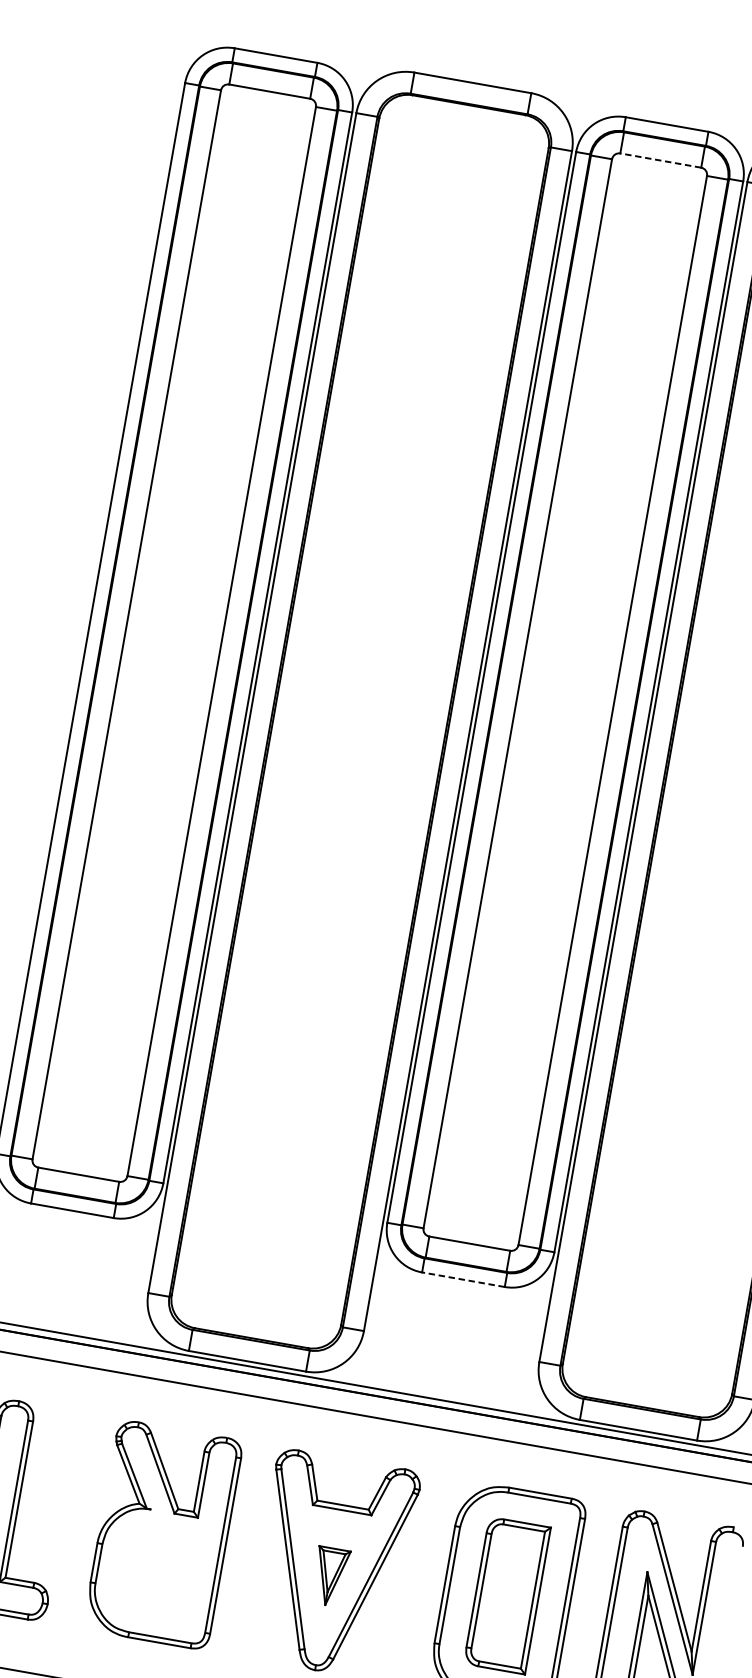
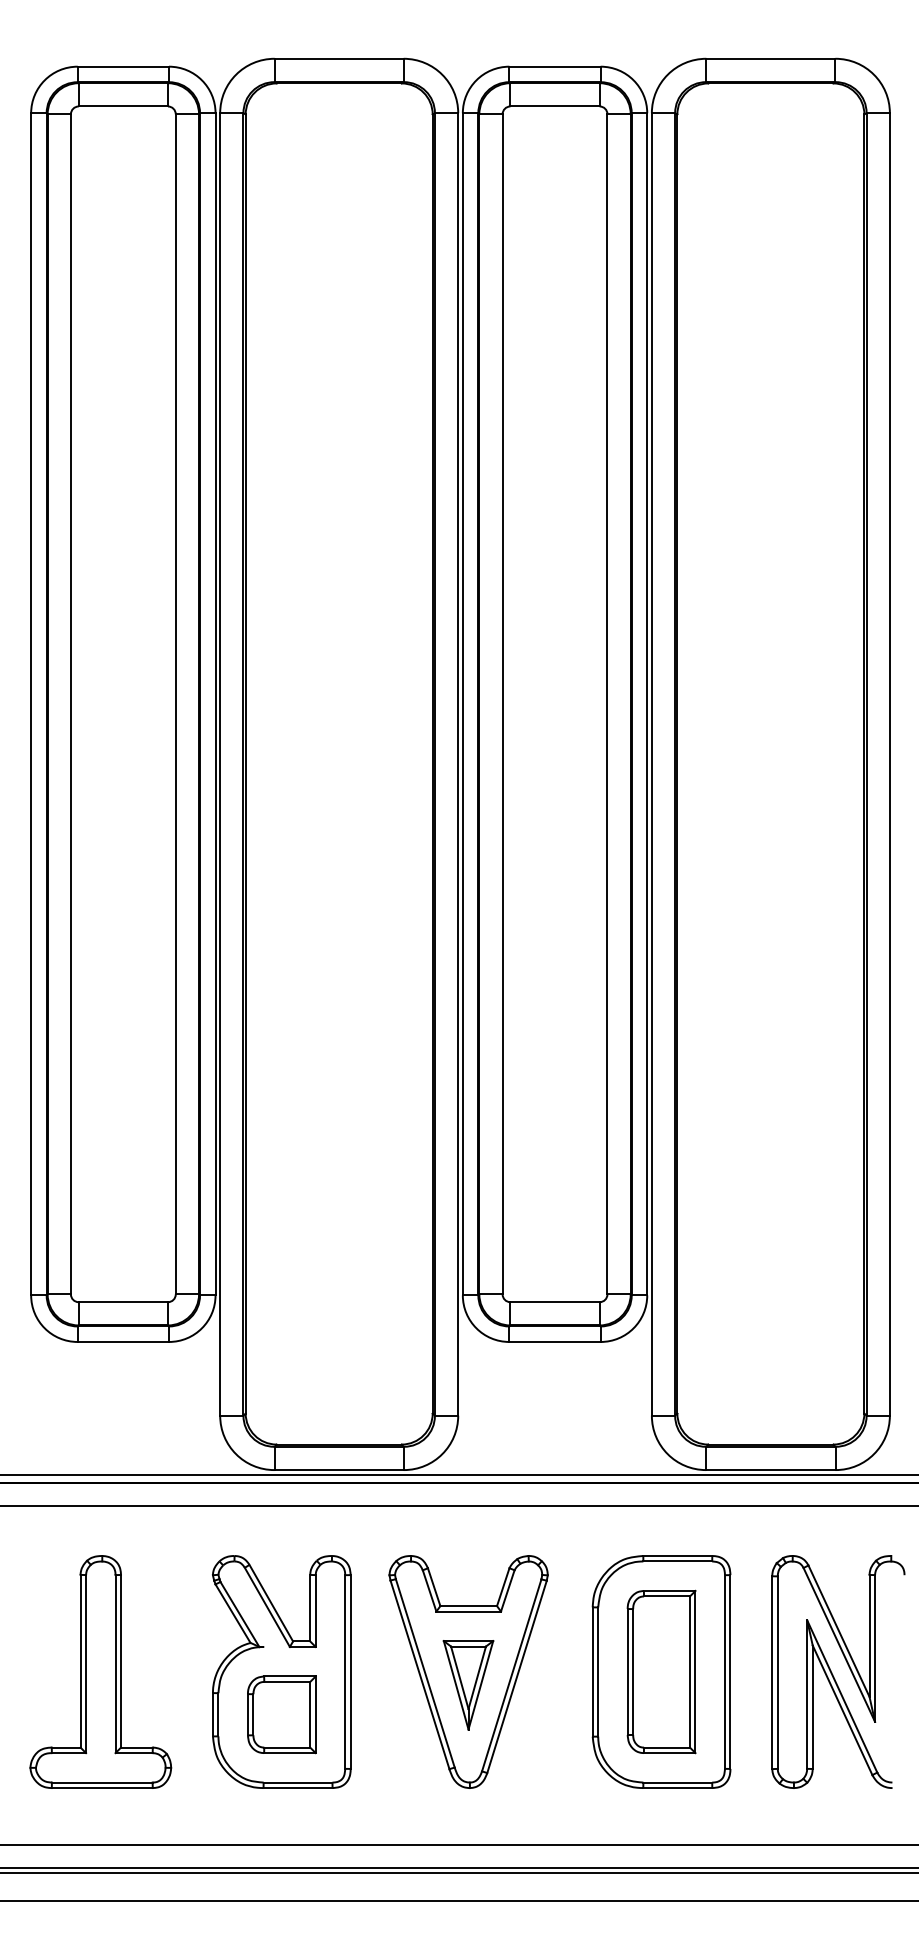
line: (661, 160) -> (555, 106), dashed -> solid
line: (463, 1279) -> (555, 1341), dashed -> solid
part: (156, 1573) -> (281, 1714), added
part: (330, 1577) -> (468, 1685), size x1.43

